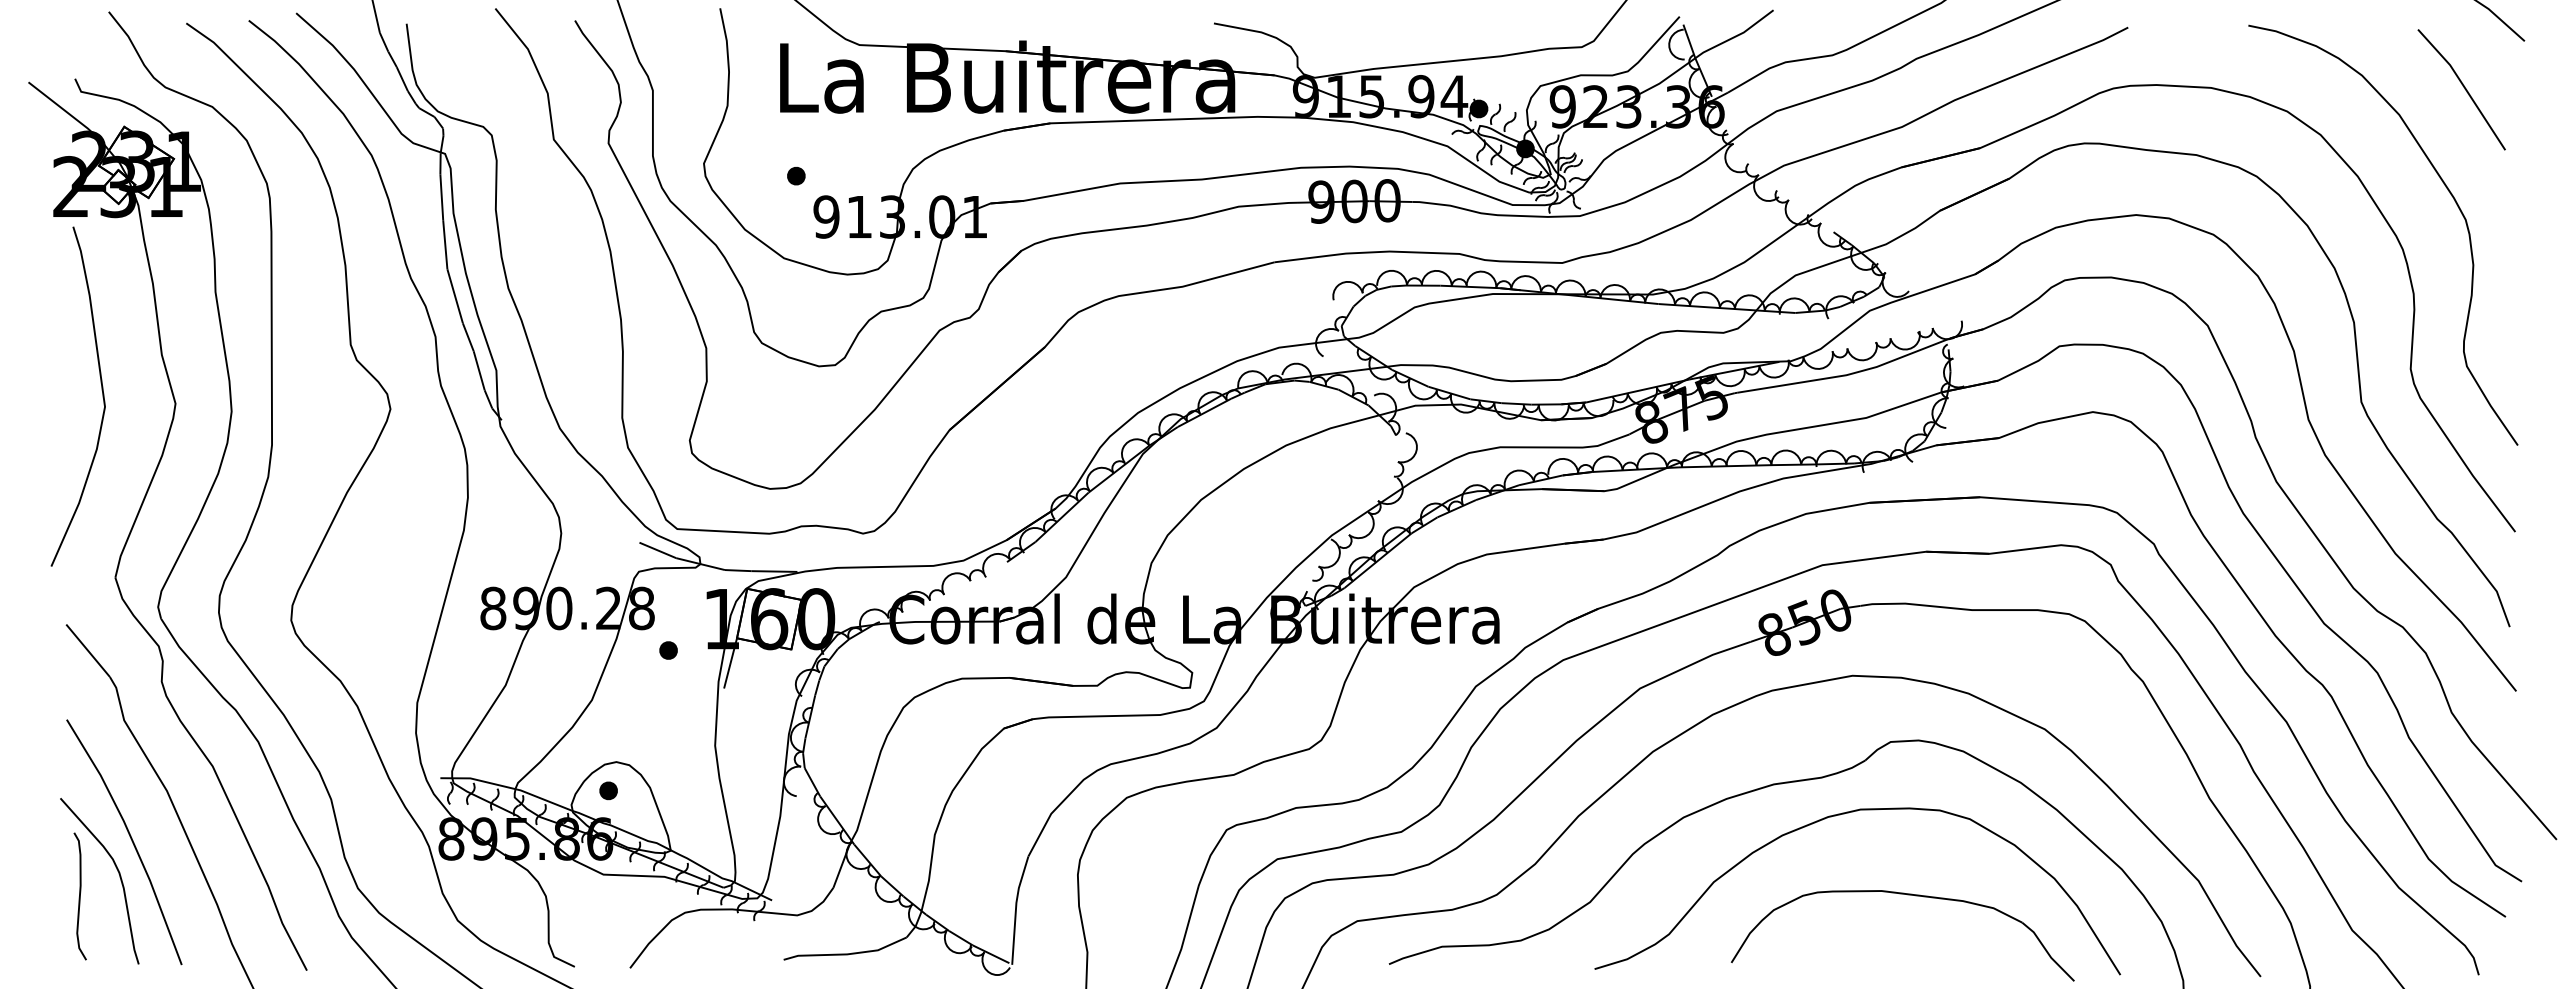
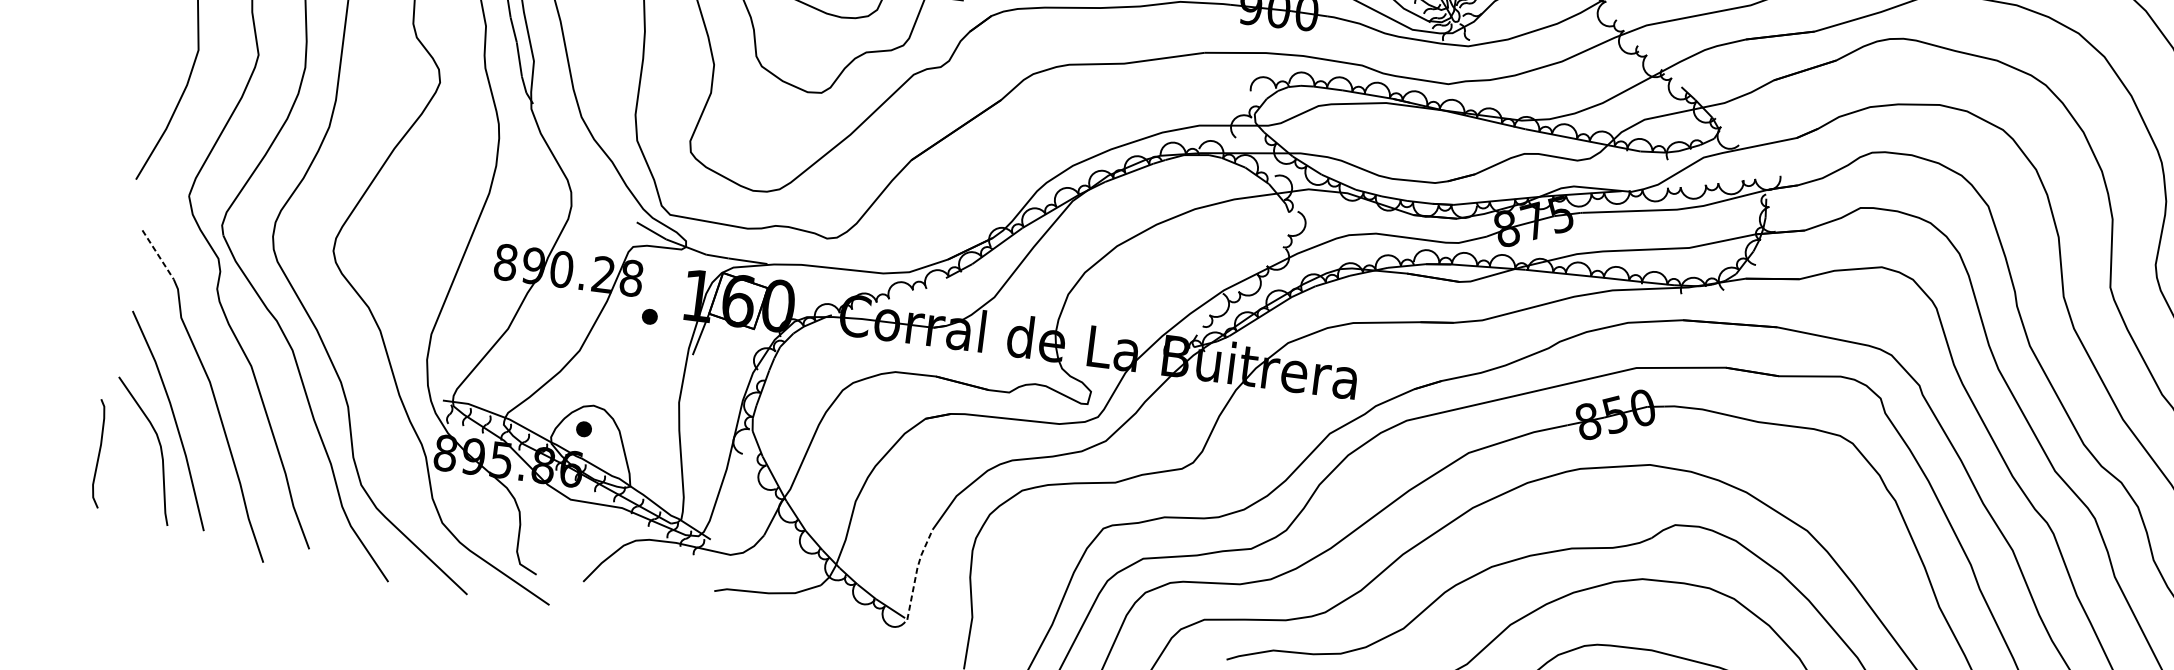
line: (88, 651) -> (158, 255), solid -> dashed
curve: (79, 896) -> (98, 453), moved
line: (1016, 907) -> (917, 571), solid -> dashed

